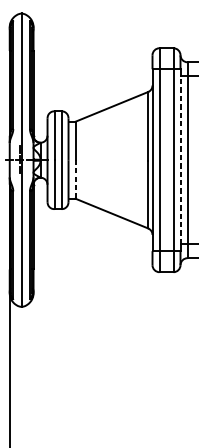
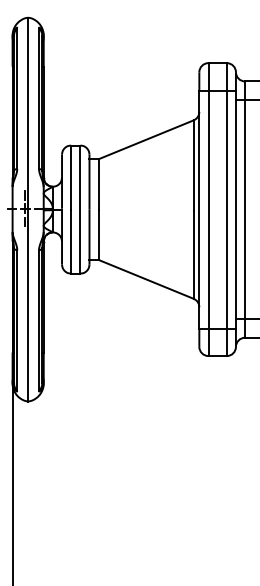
line: (180, 160) -> (235, 209), dashed -> solid
line: (75, 179) -> (98, 234), dashed -> solid

